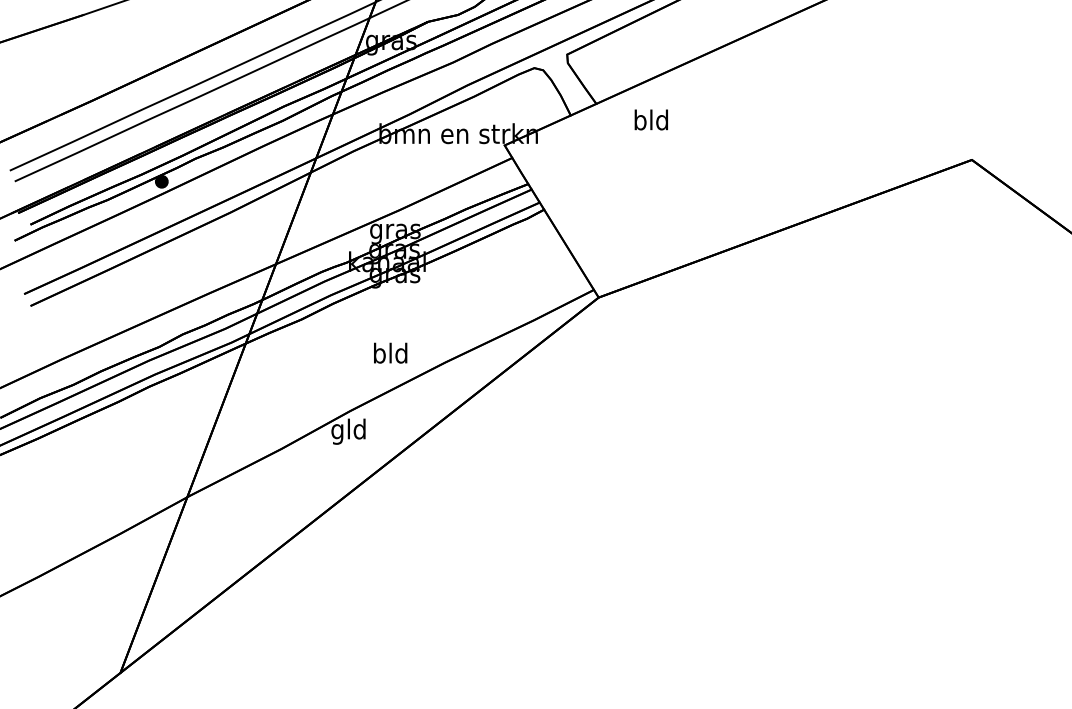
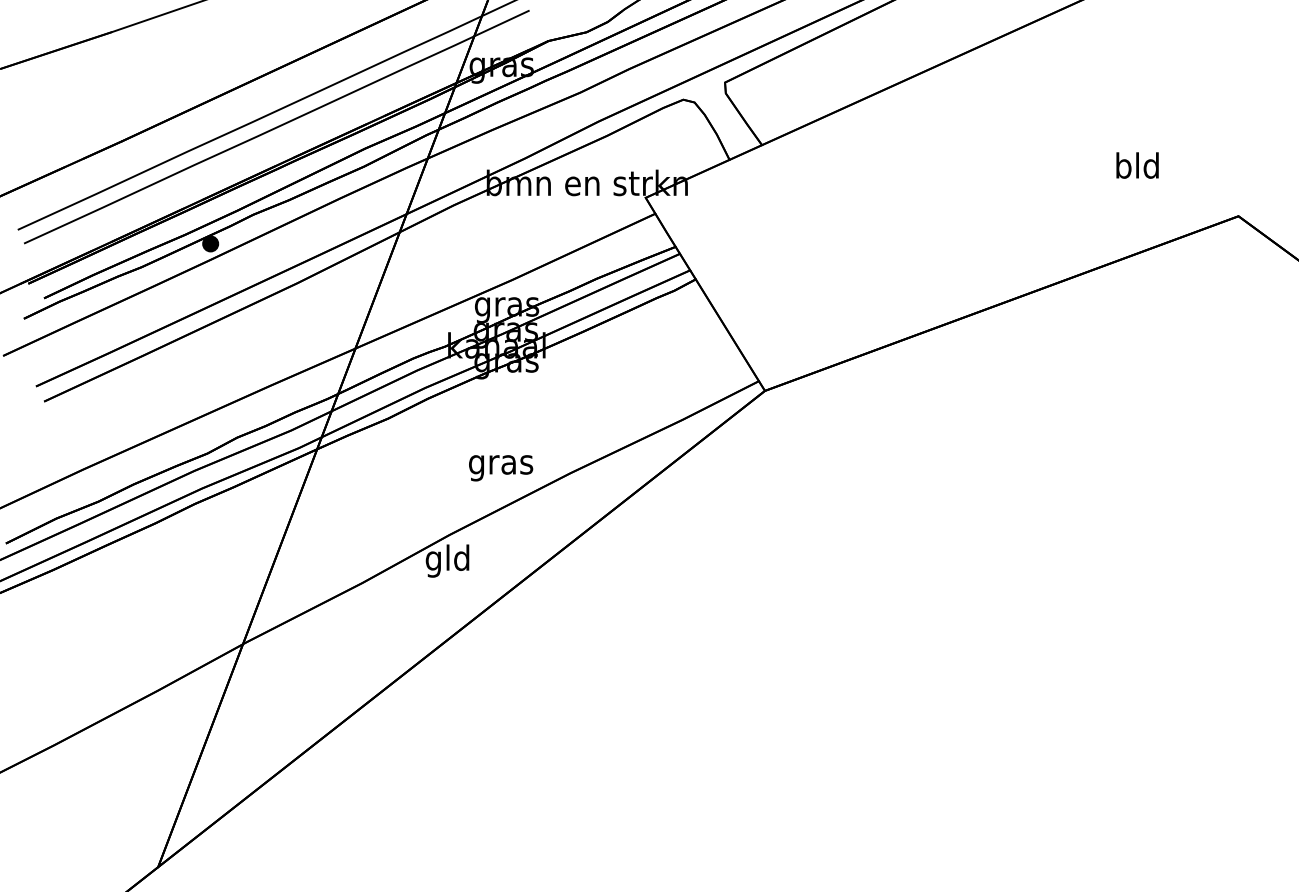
text: (650, 119) -> (1136, 164), moved
text: (390, 355) -> (500, 464), bld -> gras

